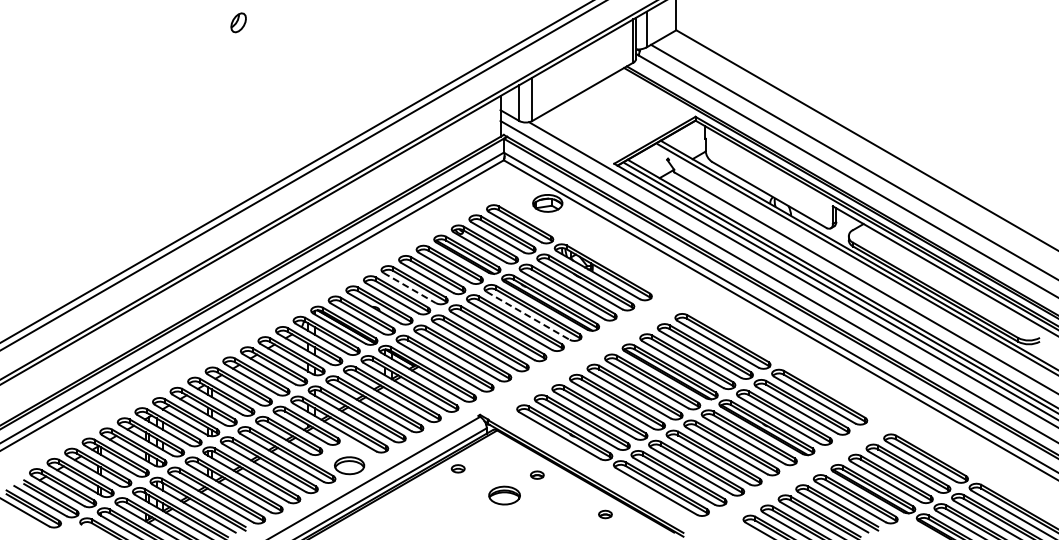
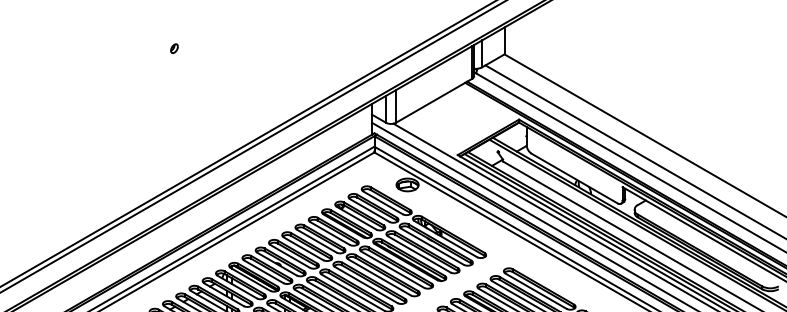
part: (238, 22) -> (174, 48), size x0.62
line: (410, 288) -> (304, 249), dashed -> solid
line: (528, 316) -> (393, 270), dashed -> solid

